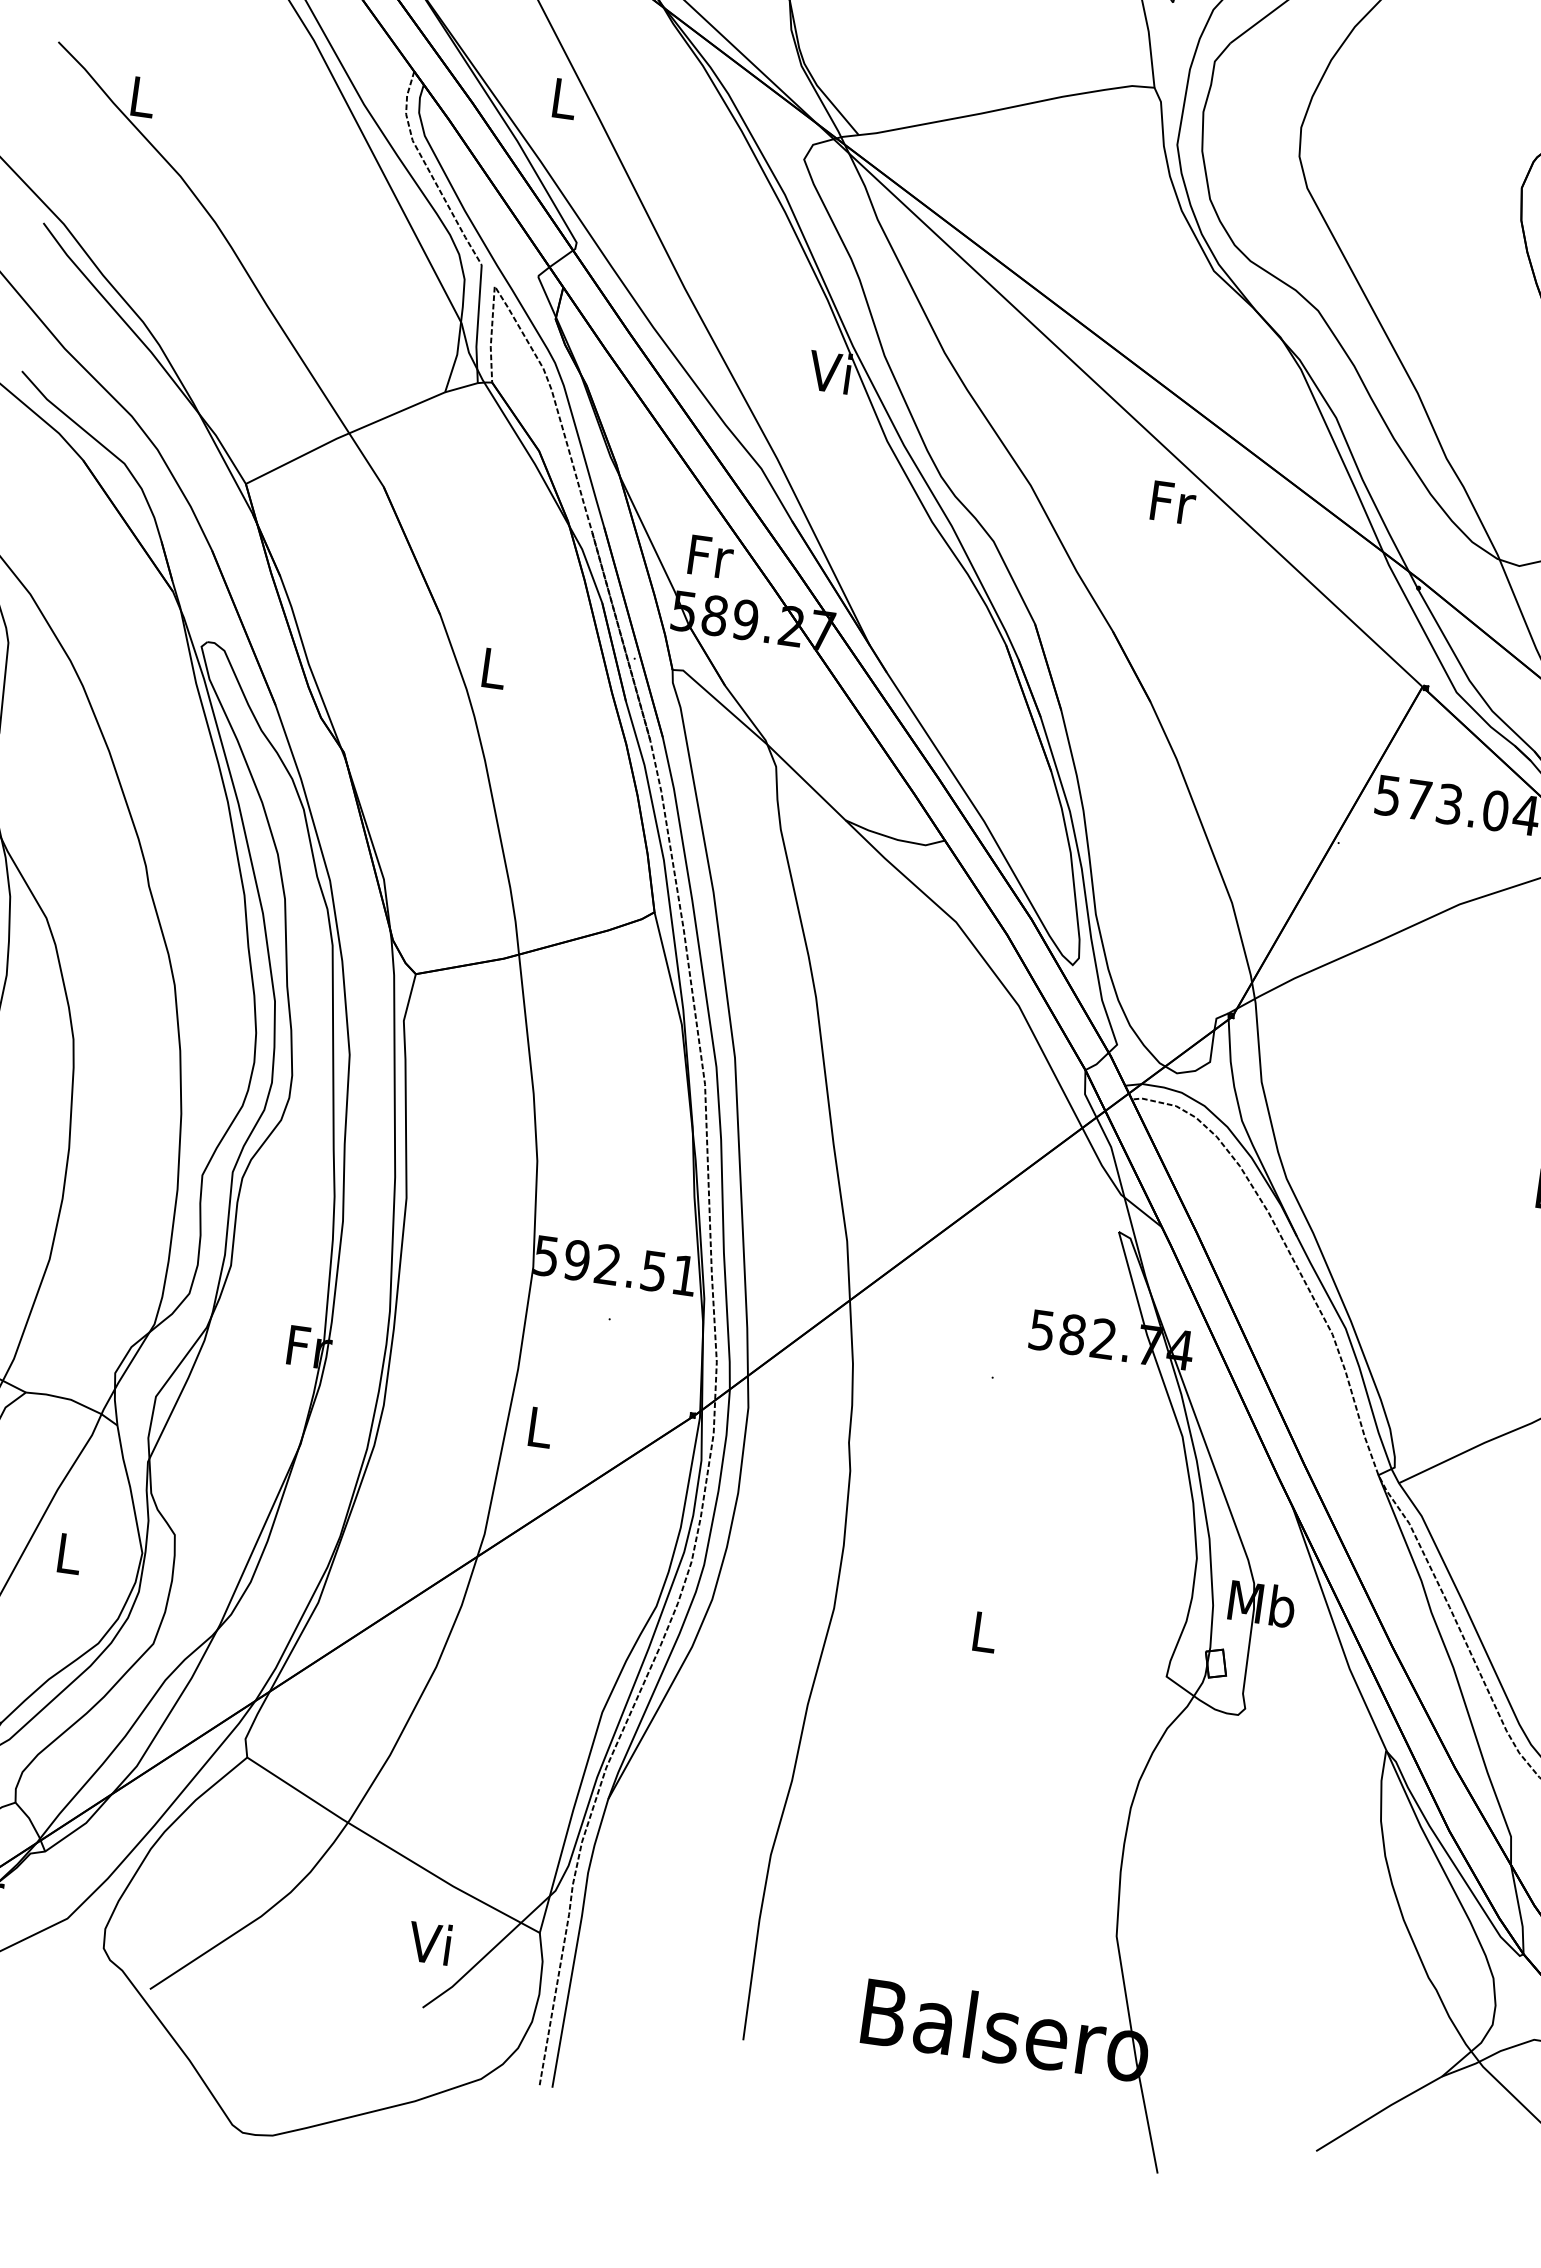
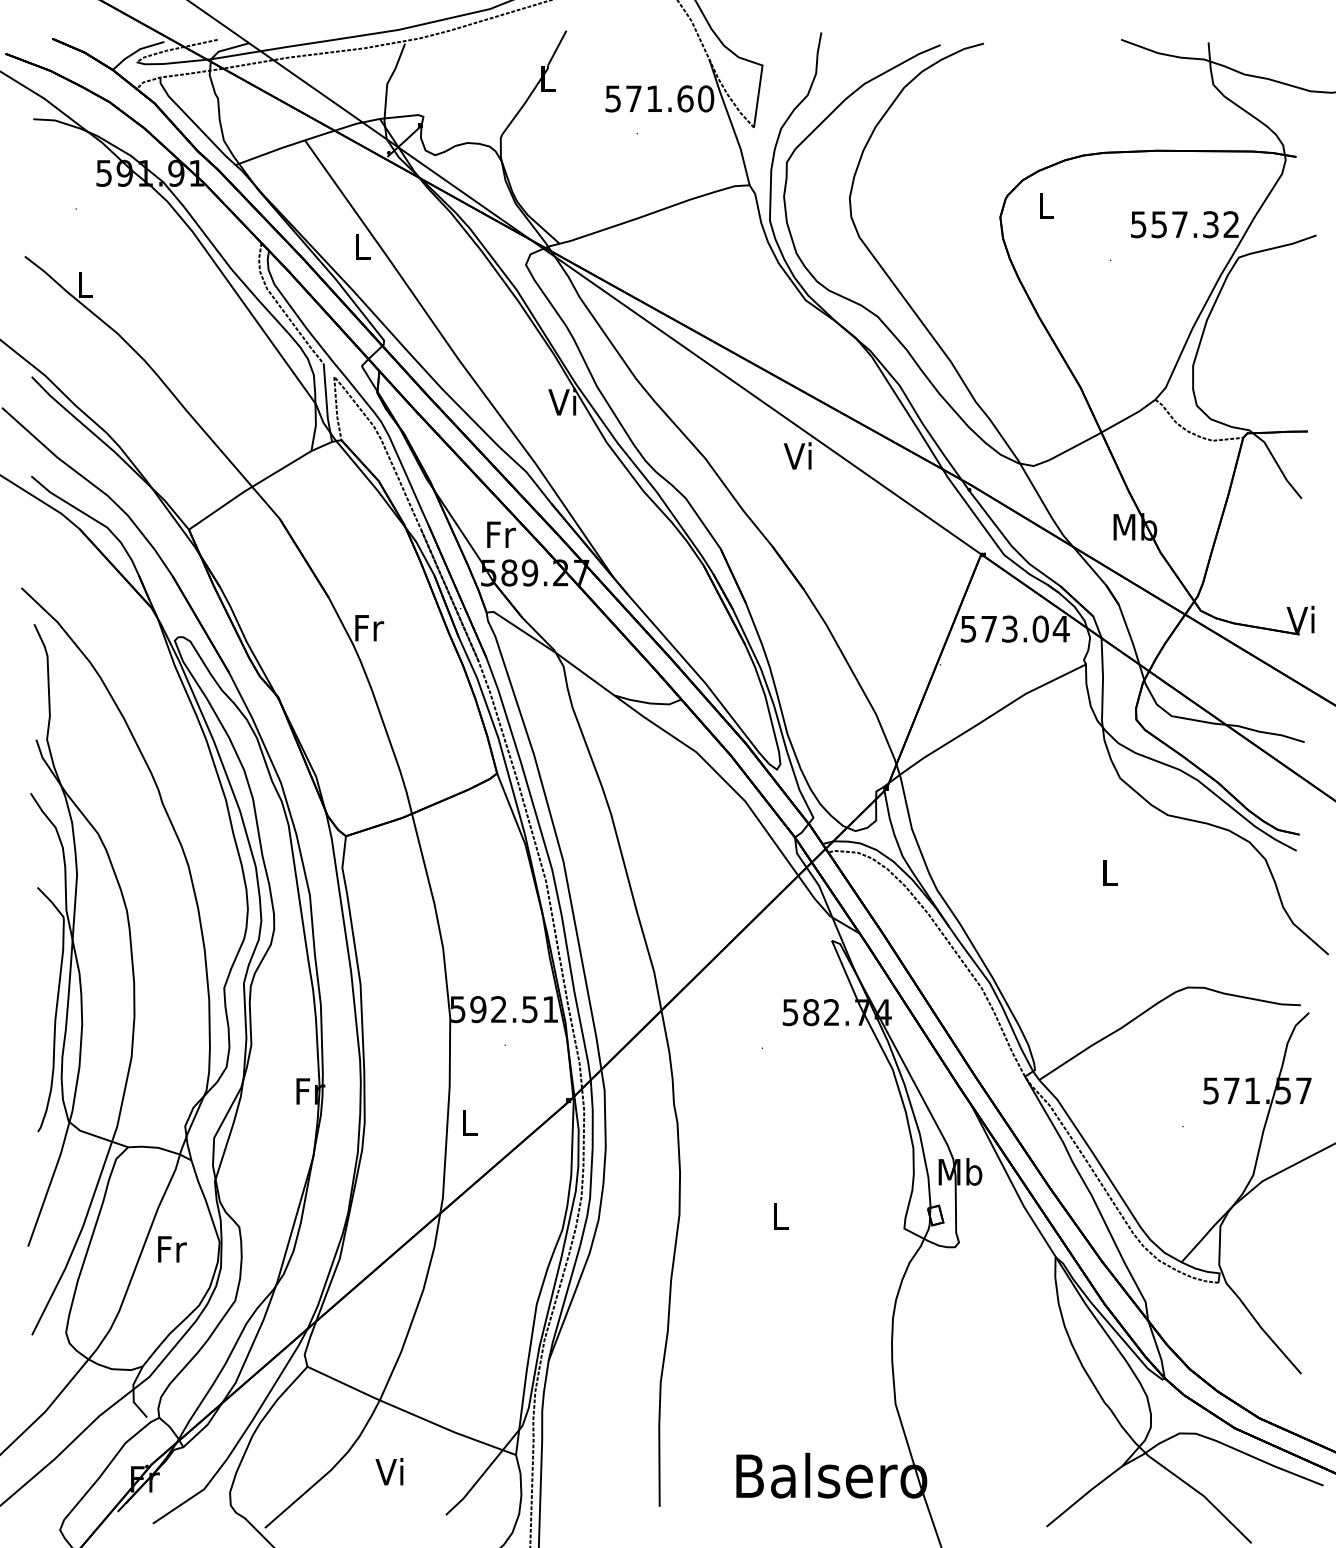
text: (1170, 501) -> (798, 455), Fr -> Vi
text: (494, 669) -> (369, 628), L -> Fr
text: (70, 1554) -> (172, 1249), L -> Fr
text: (429, 1942) -> (389, 1471), moved

